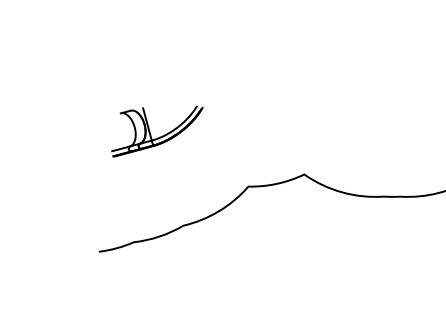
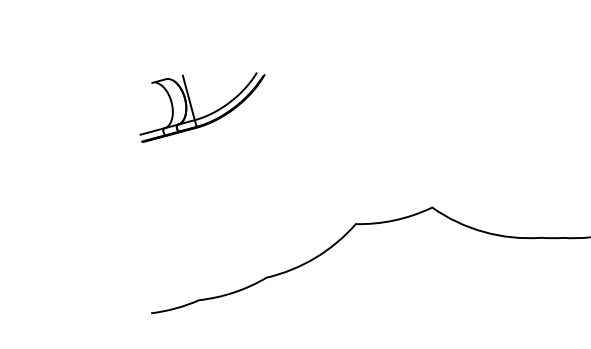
part: (157, 131) -> (202, 107), moved

